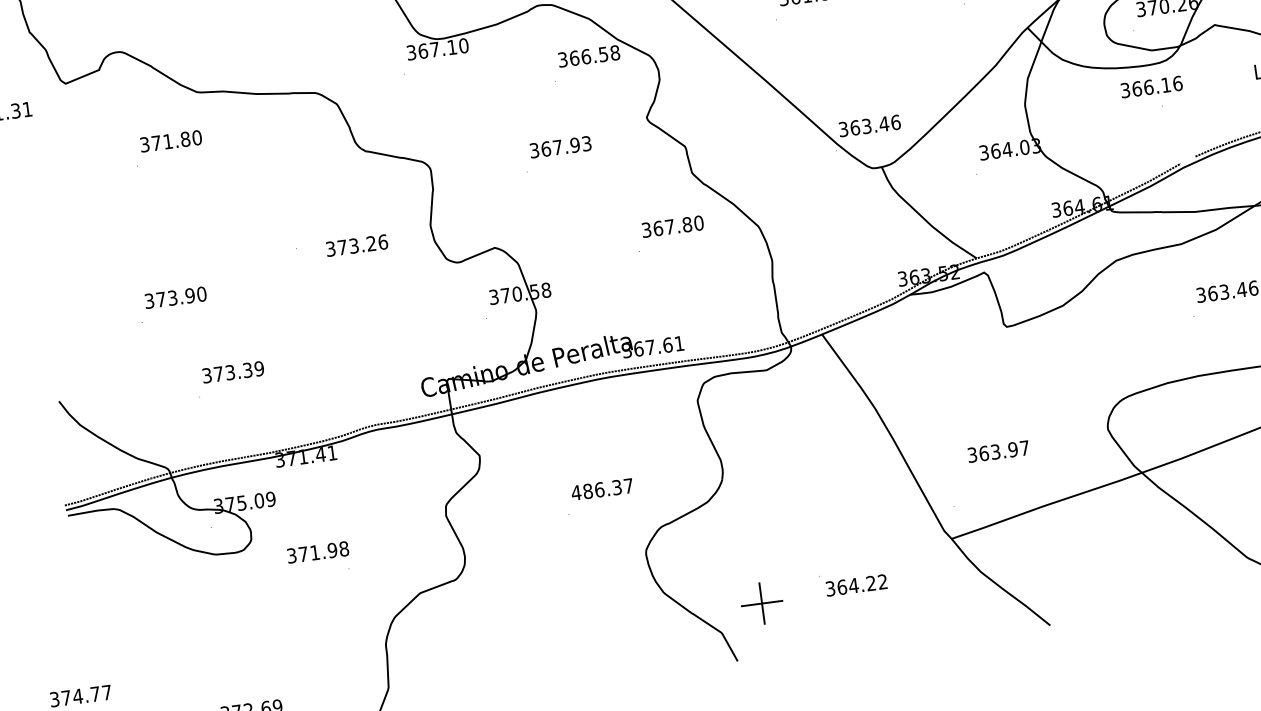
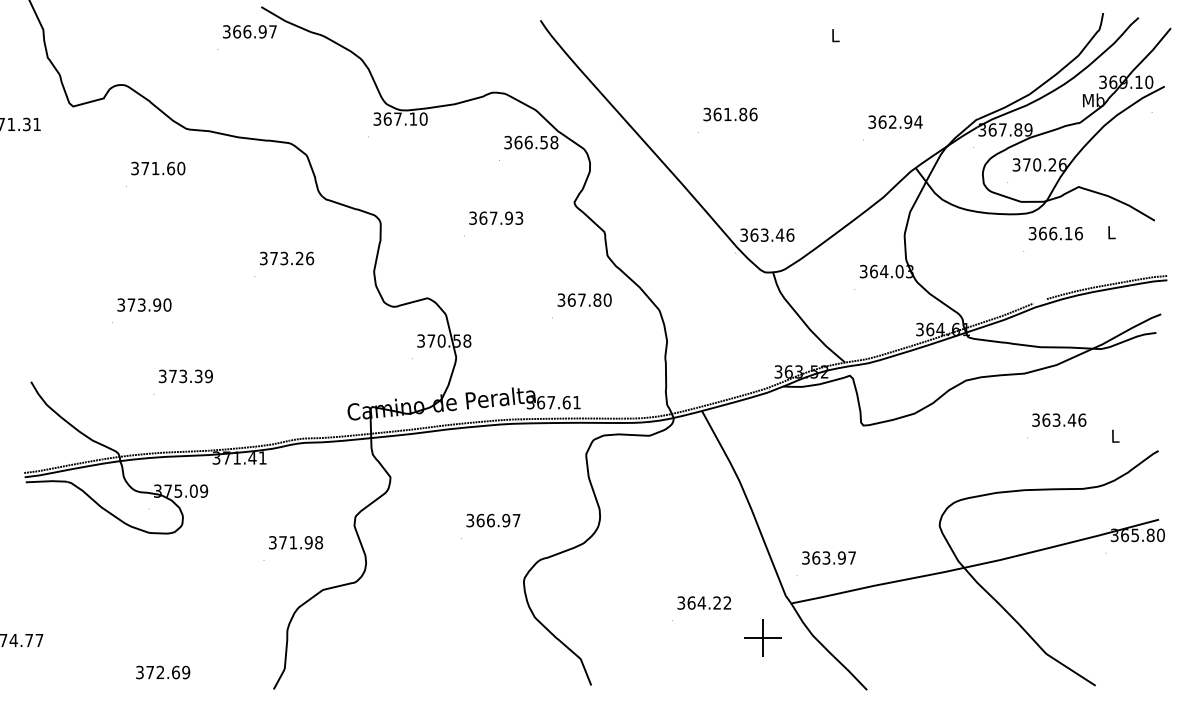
text: (1151, 86) -> (1055, 233), moved
text: (185, 138) -> (171, 167), 371.80 -> 371.60
text: (357, 245) -> (287, 258), moved
text: (997, 451) -> (828, 557), moved
text: (596, 490) -> (488, 520), 486.37 -> 366.97
text: (318, 552) -> (296, 542), moved
text: (855, 584) -> (703, 602), moved
part: (761, 603) -> (762, 637), moved

